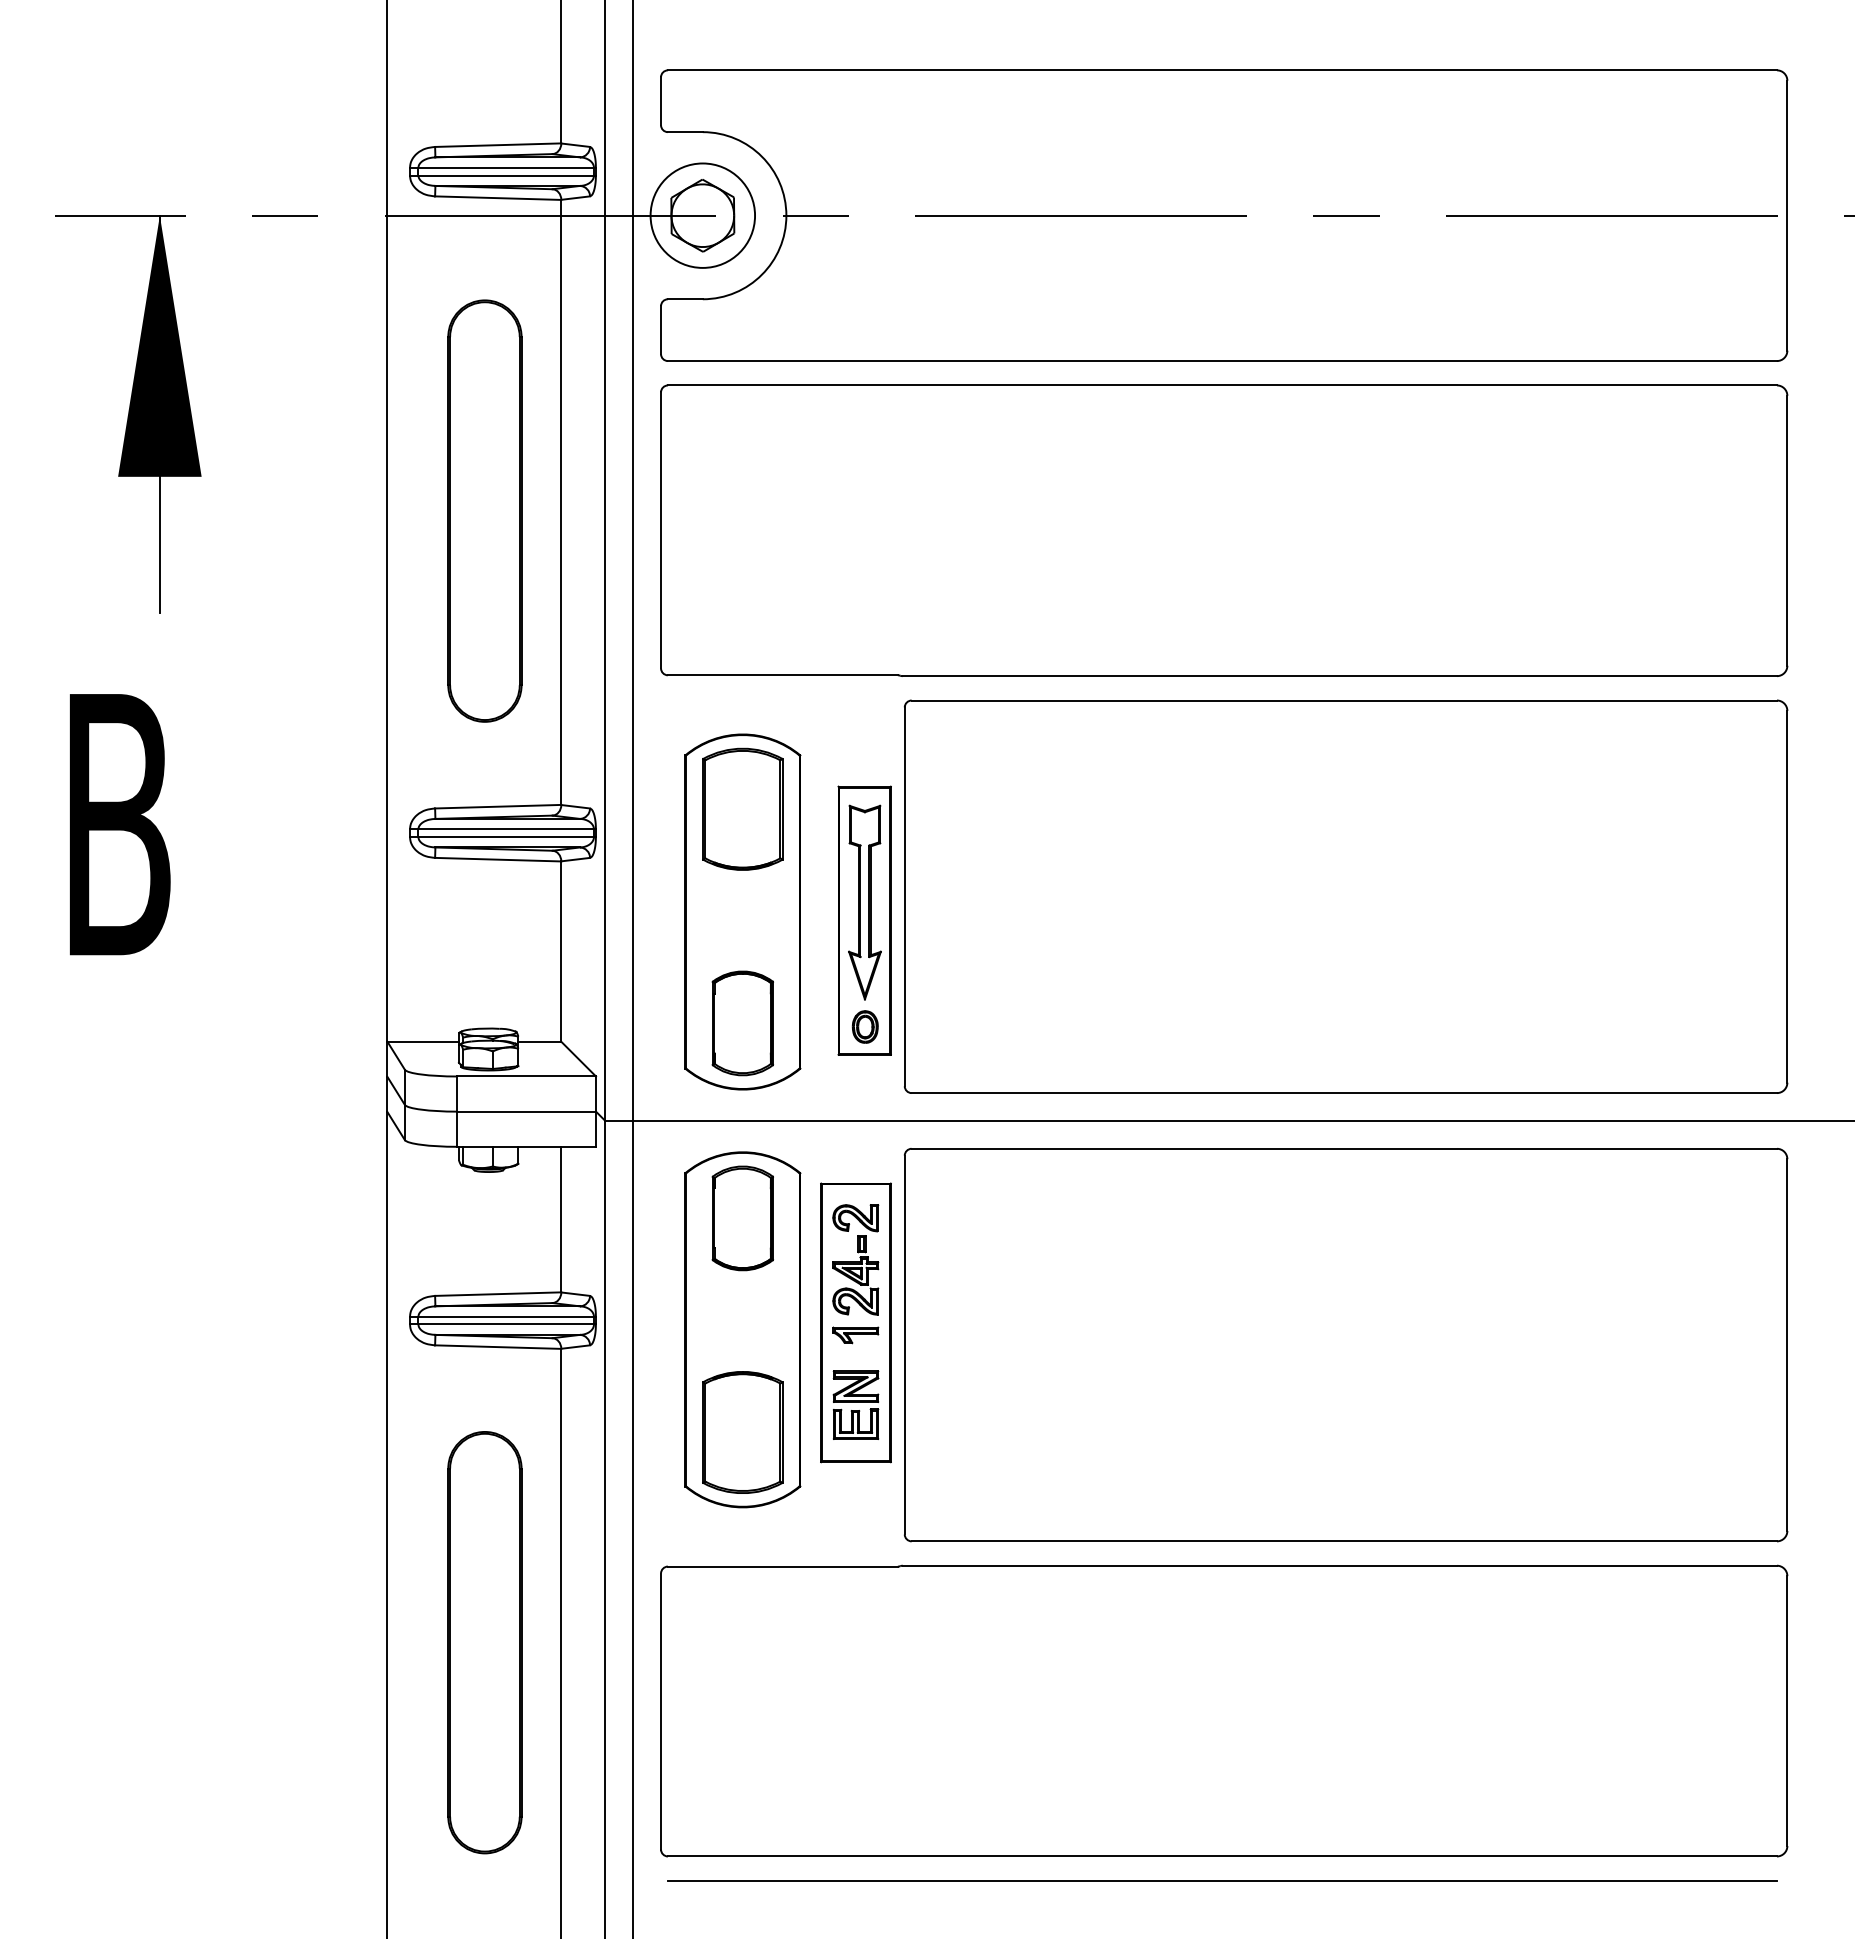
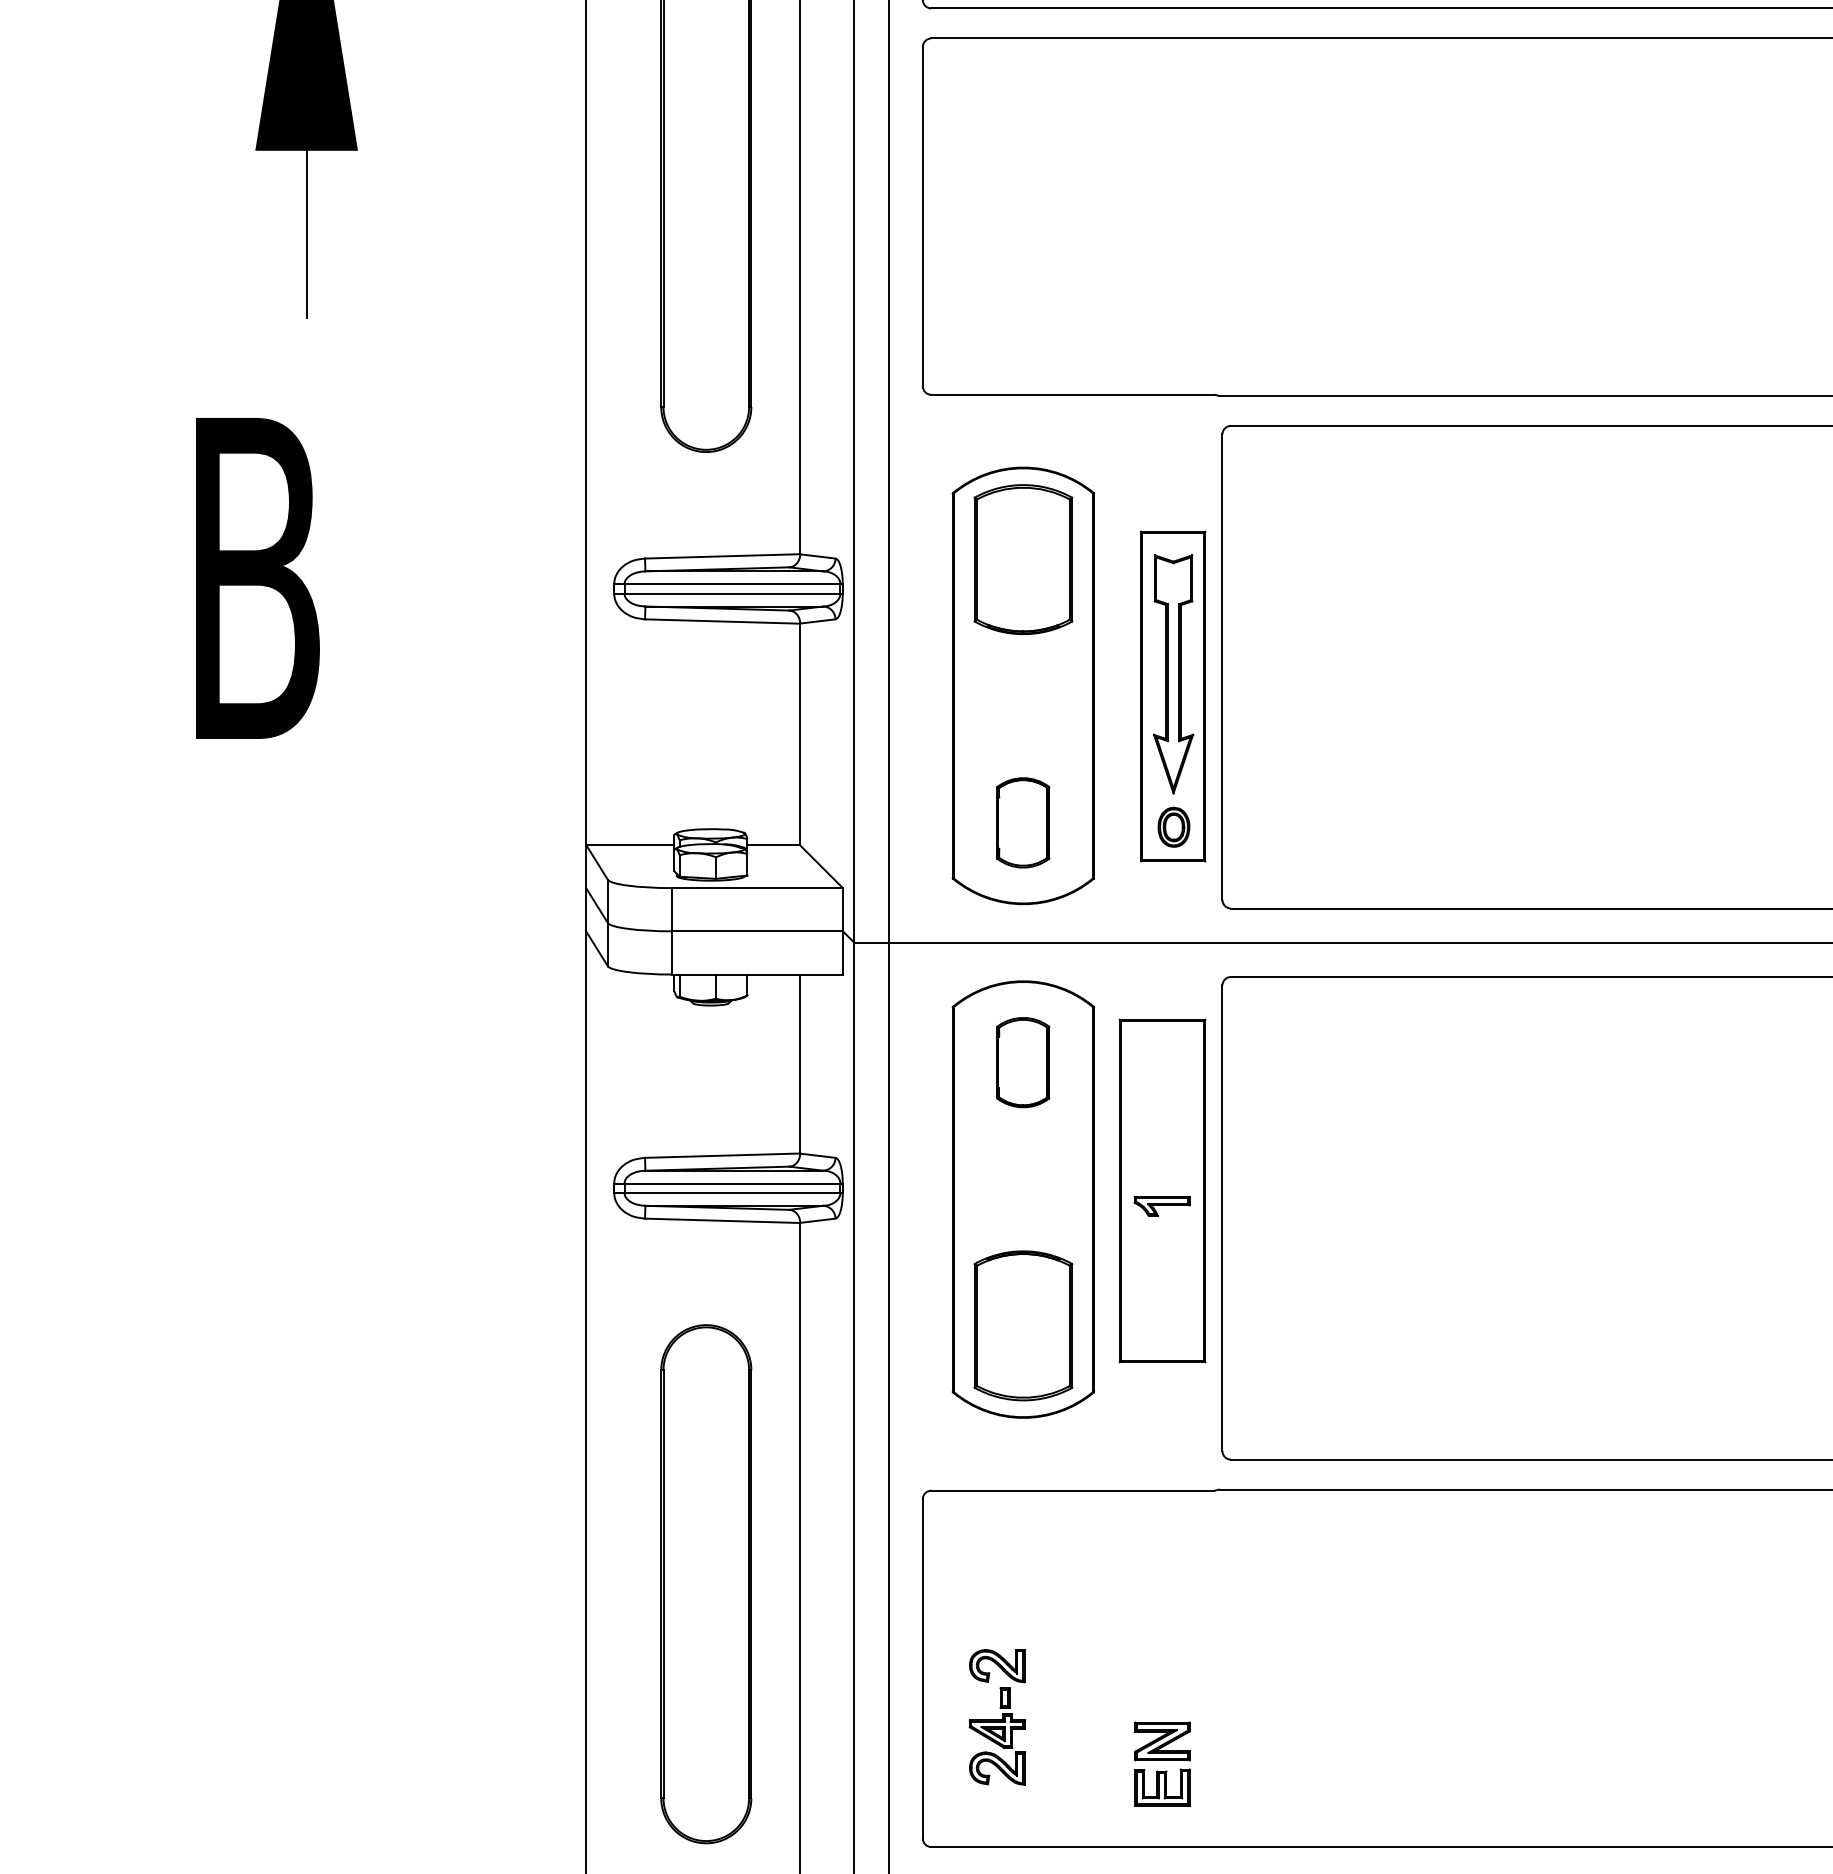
part: (742, 1023) -> (1022, 822), size x0.7
part: (742, 1218) -> (1022, 1062), size x0.7
part: (855, 1259) -> (997, 1716), moved
part: (855, 1404) -> (1161, 1763), moved

